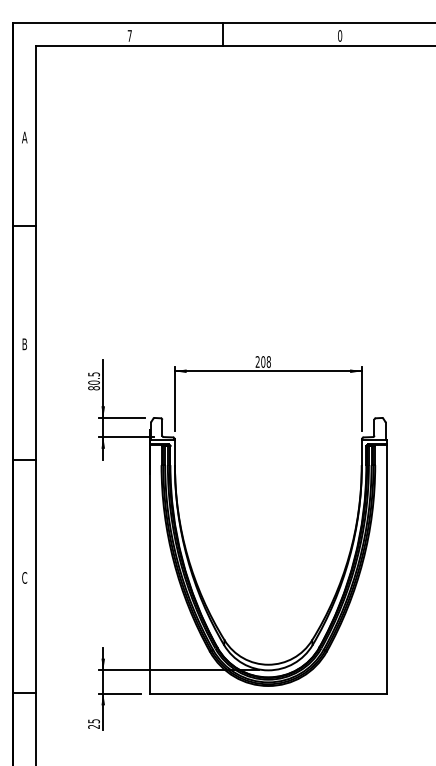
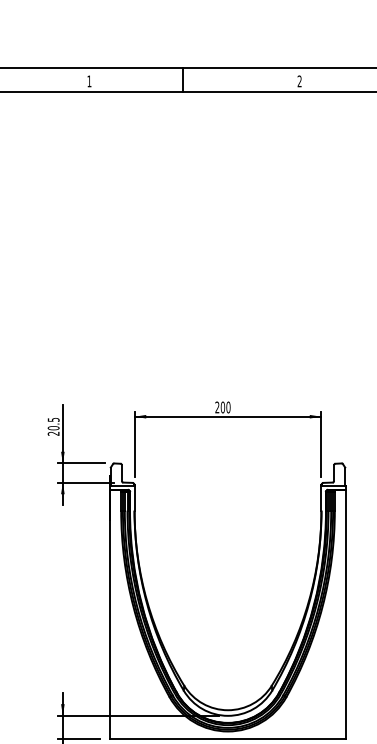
text: (129, 35) -> (89, 80), 7 -> 1
text: (340, 35) -> (300, 80), 0 -> 2
text: (268, 361) -> (228, 406), 208 -> 200
text: (93, 388) -> (53, 433), 80.5 -> 20.5

